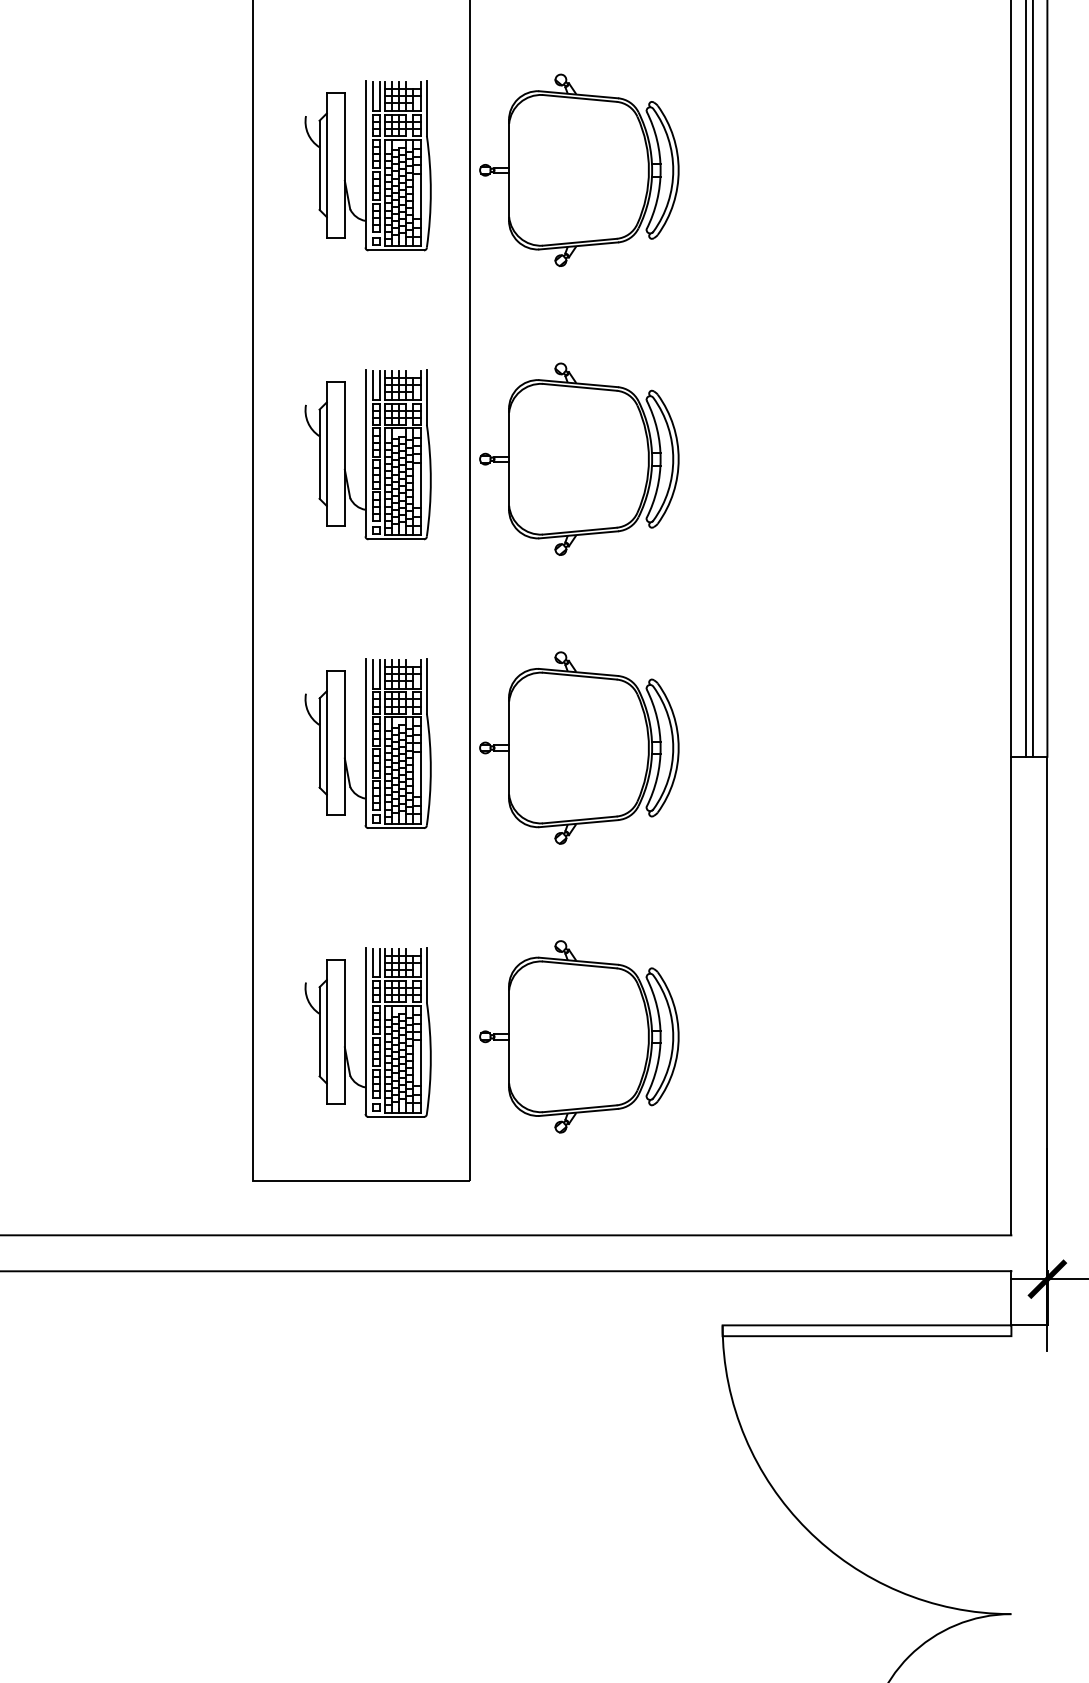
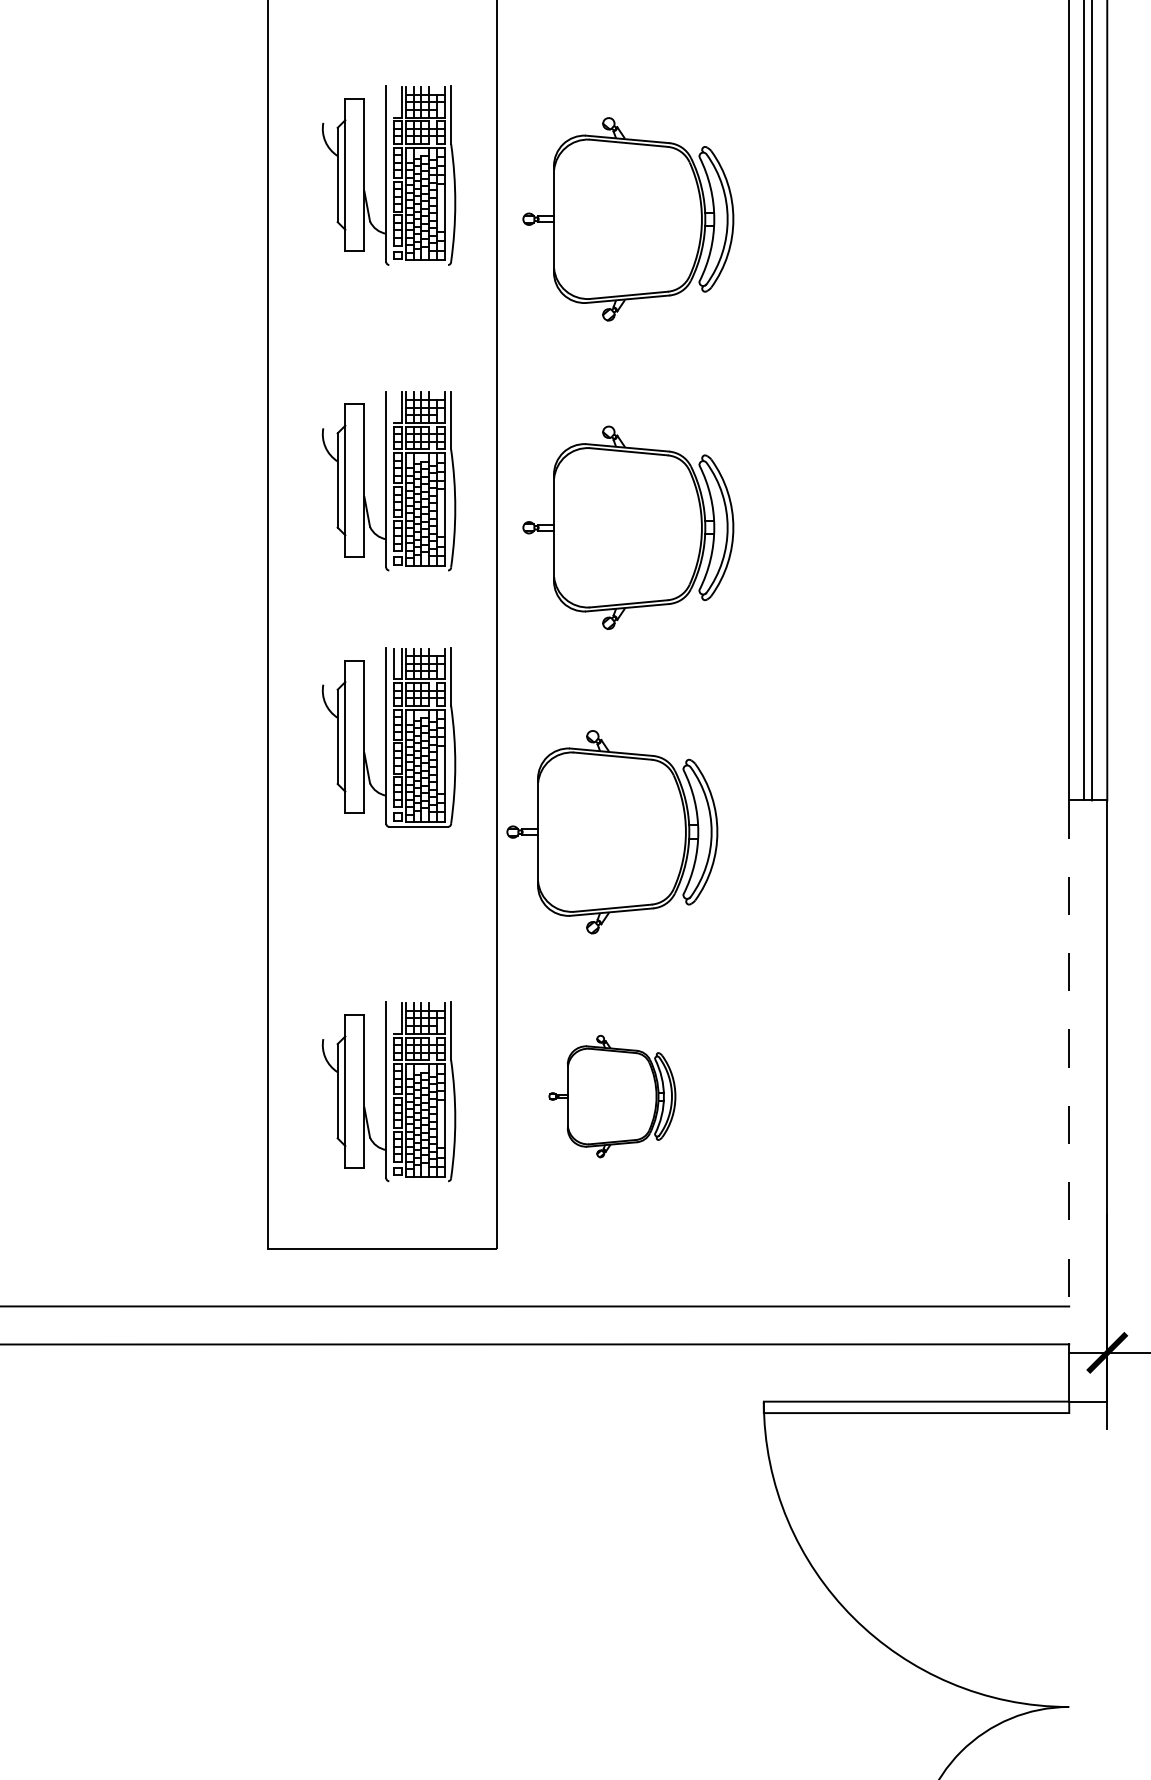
line: (373, 96) -> (394, 102), removed
part: (579, 170) -> (628, 219), moved
line: (396, 250) -> (418, 265), removed
line: (373, 385) -> (394, 407), removed
part: (579, 458) -> (628, 527), moved
line: (396, 539) -> (418, 570), removed
part: (367, 743) -> (388, 737), moved
part: (579, 748) -> (612, 832), moved
line: (373, 963) -> (394, 1018), removed
line: (1011, 996) -> (1069, 1053), solid -> dashed
part: (579, 1036) -> (612, 1096), size x0.6
line: (396, 1117) -> (418, 1181), removed

